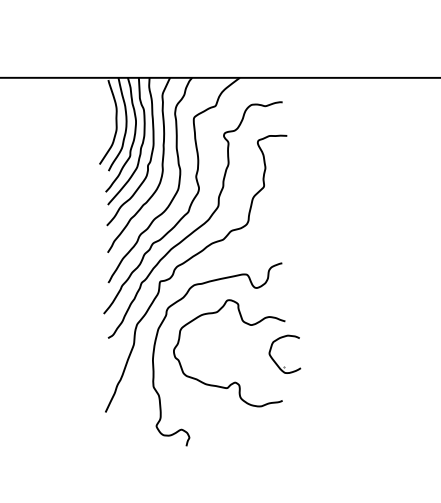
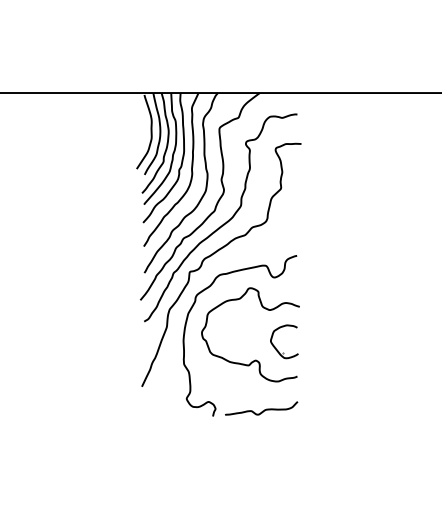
part: (274, 359) -> (275, 346), moved
curve: (242, 439) -> (262, 410), added

